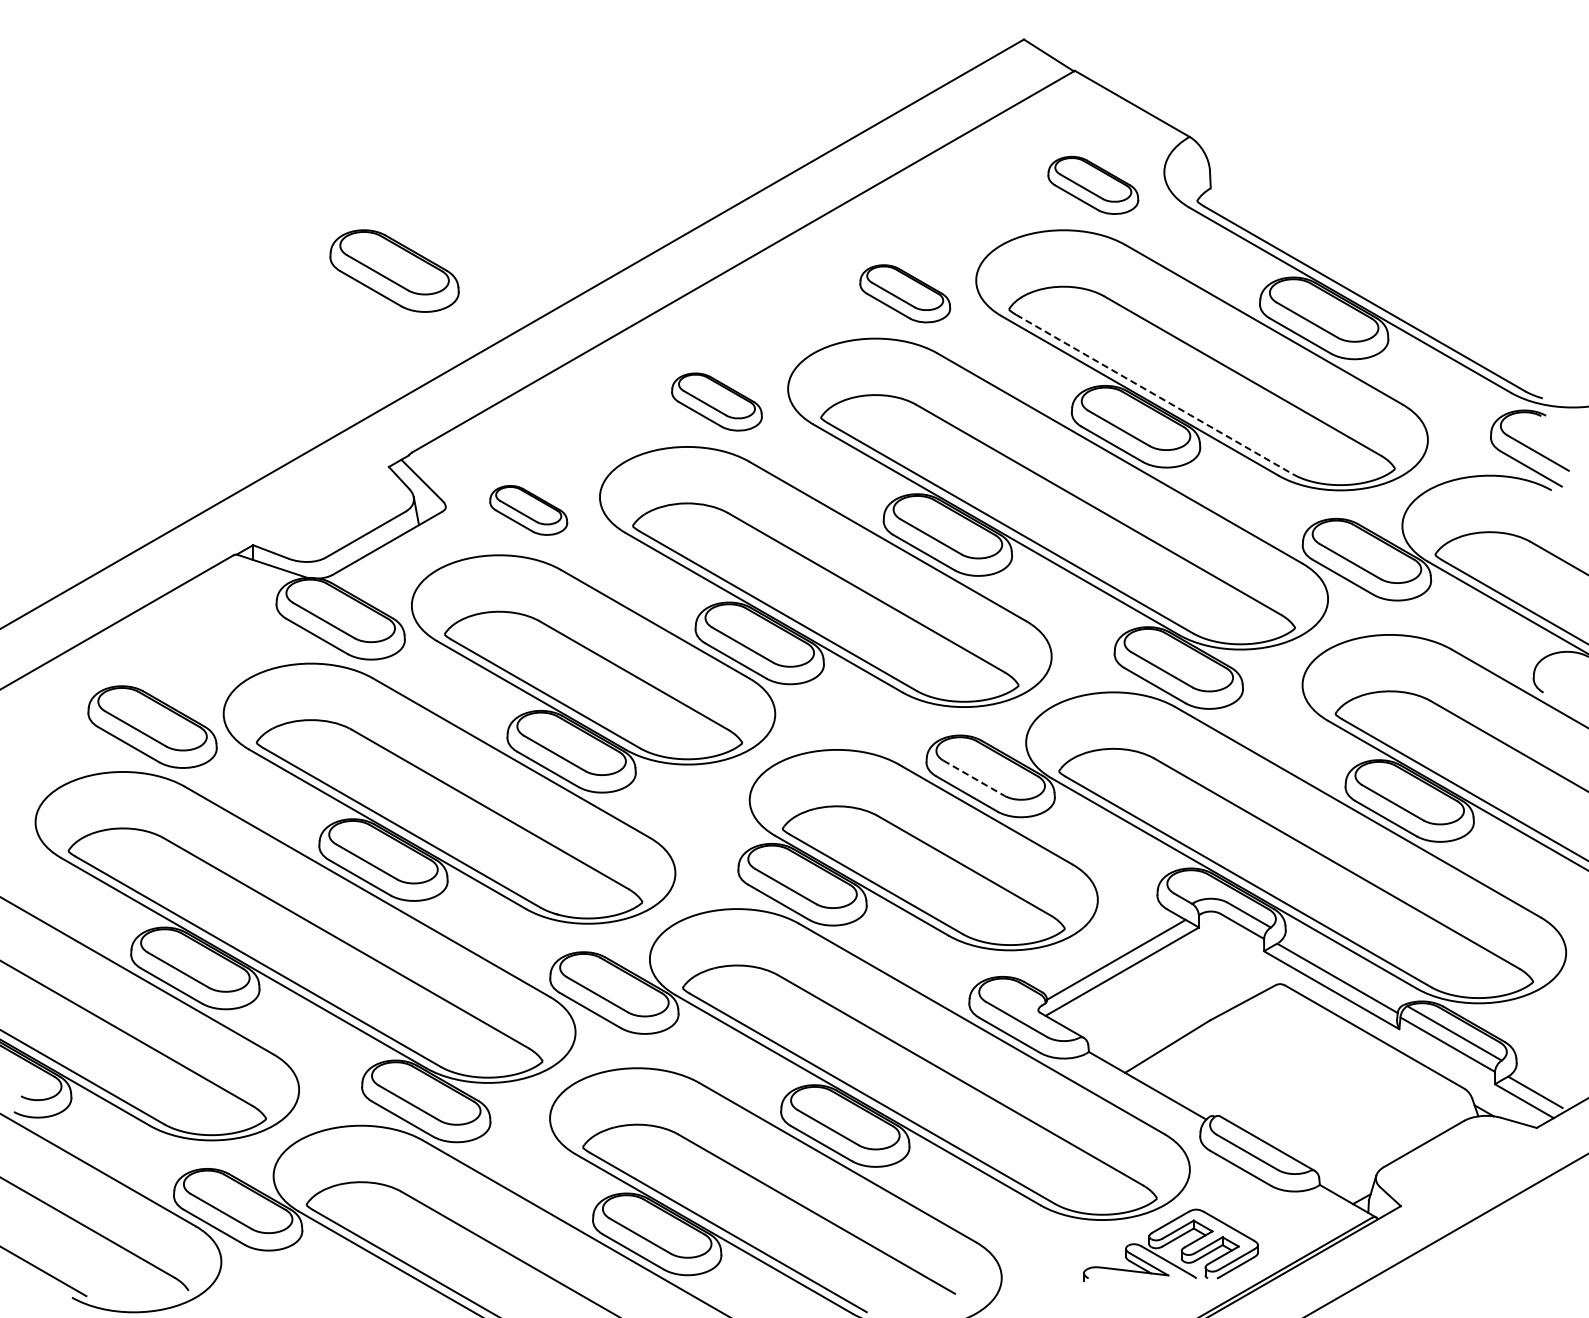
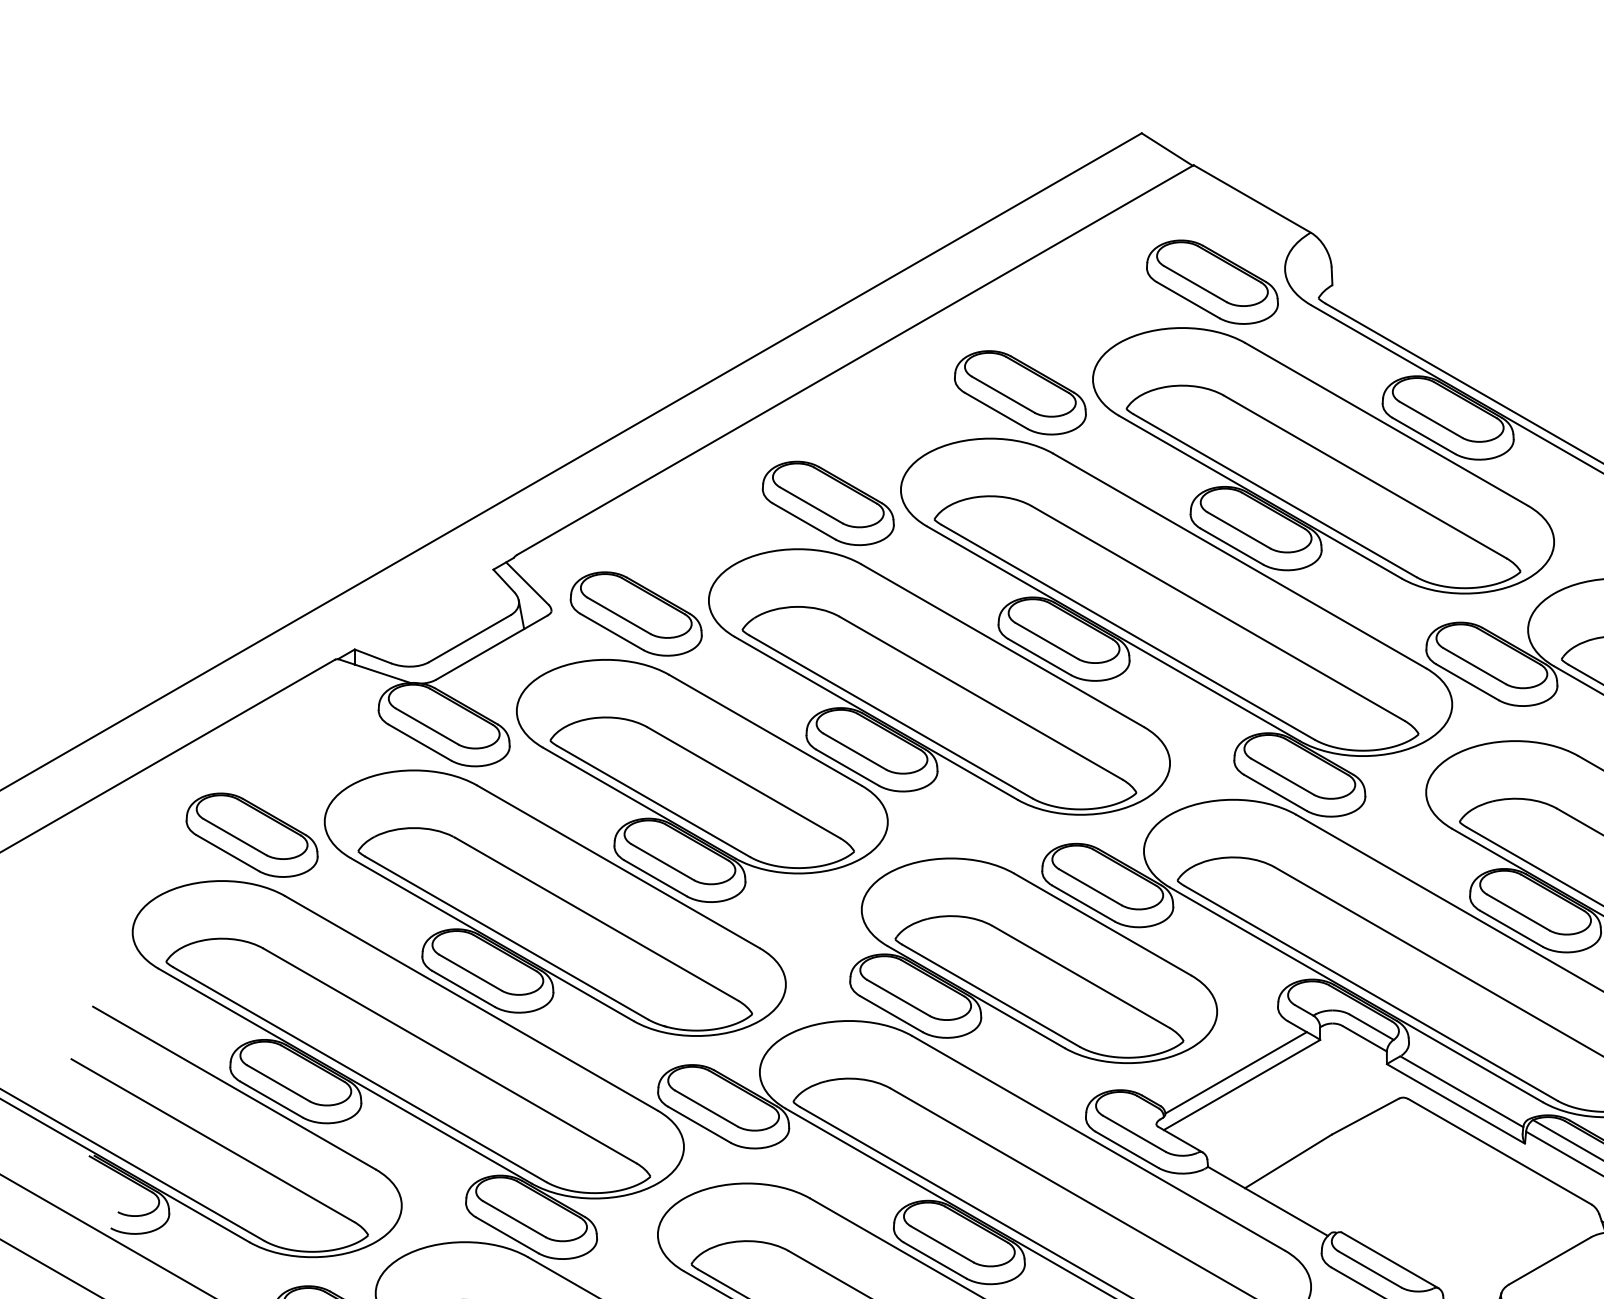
part: (1093, 185) -> (1212, 282), size x1.43
part: (394, 270) -> (499, 369), removed
part: (905, 293) -> (1020, 392), size x1.43
line: (1154, 394) -> (1275, 495), dashed -> solid
part: (716, 401) -> (827, 502), size x1.43
part: (528, 510) -> (635, 614), size x1.67
line: (974, 778) -> (1091, 887), dashed -> solid

